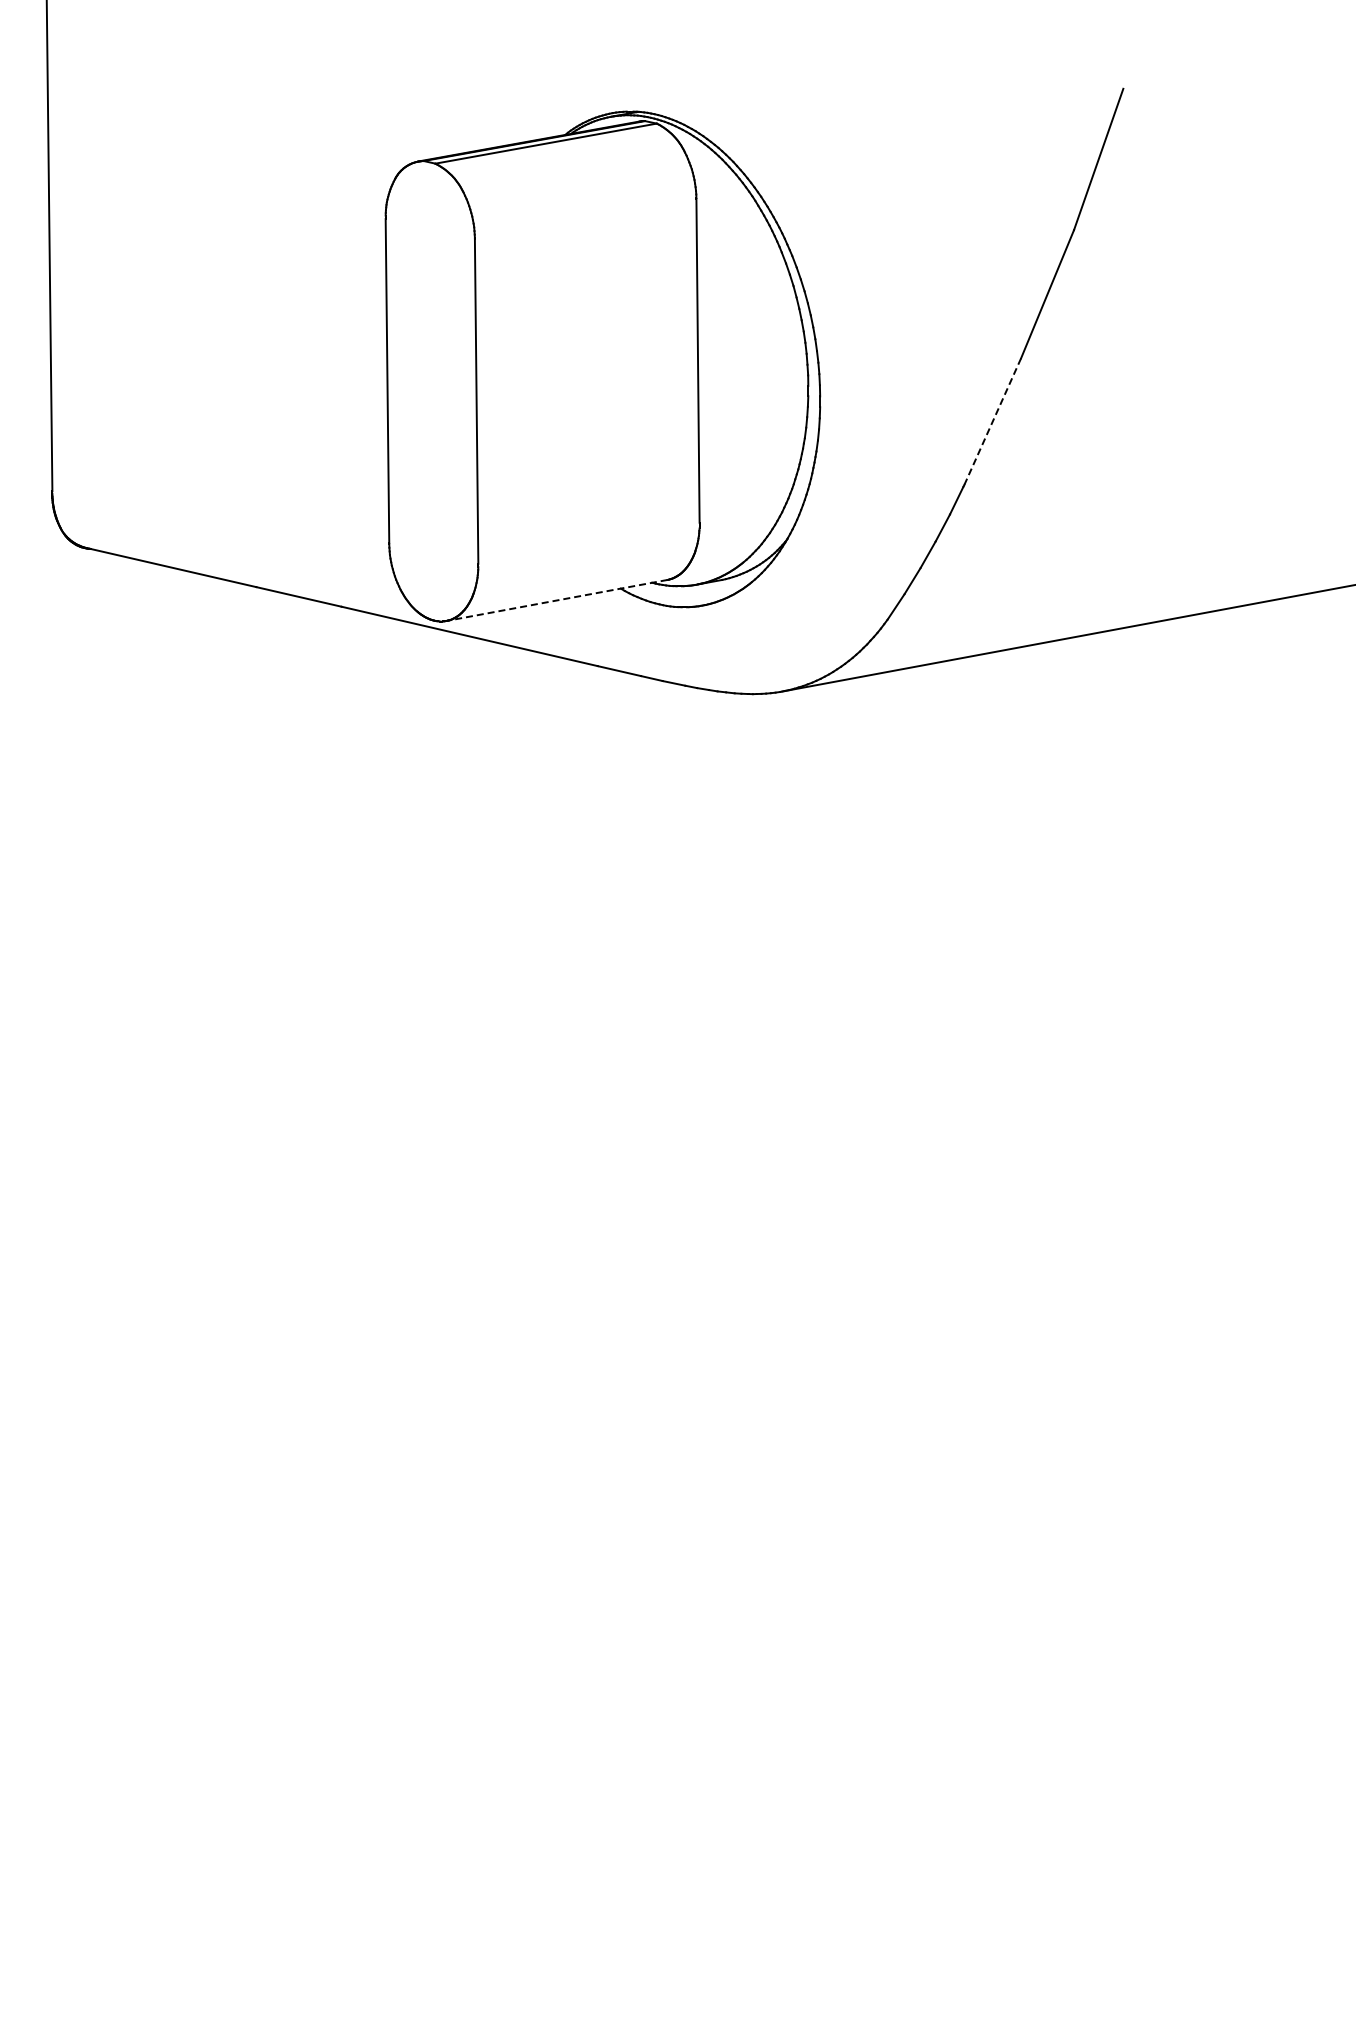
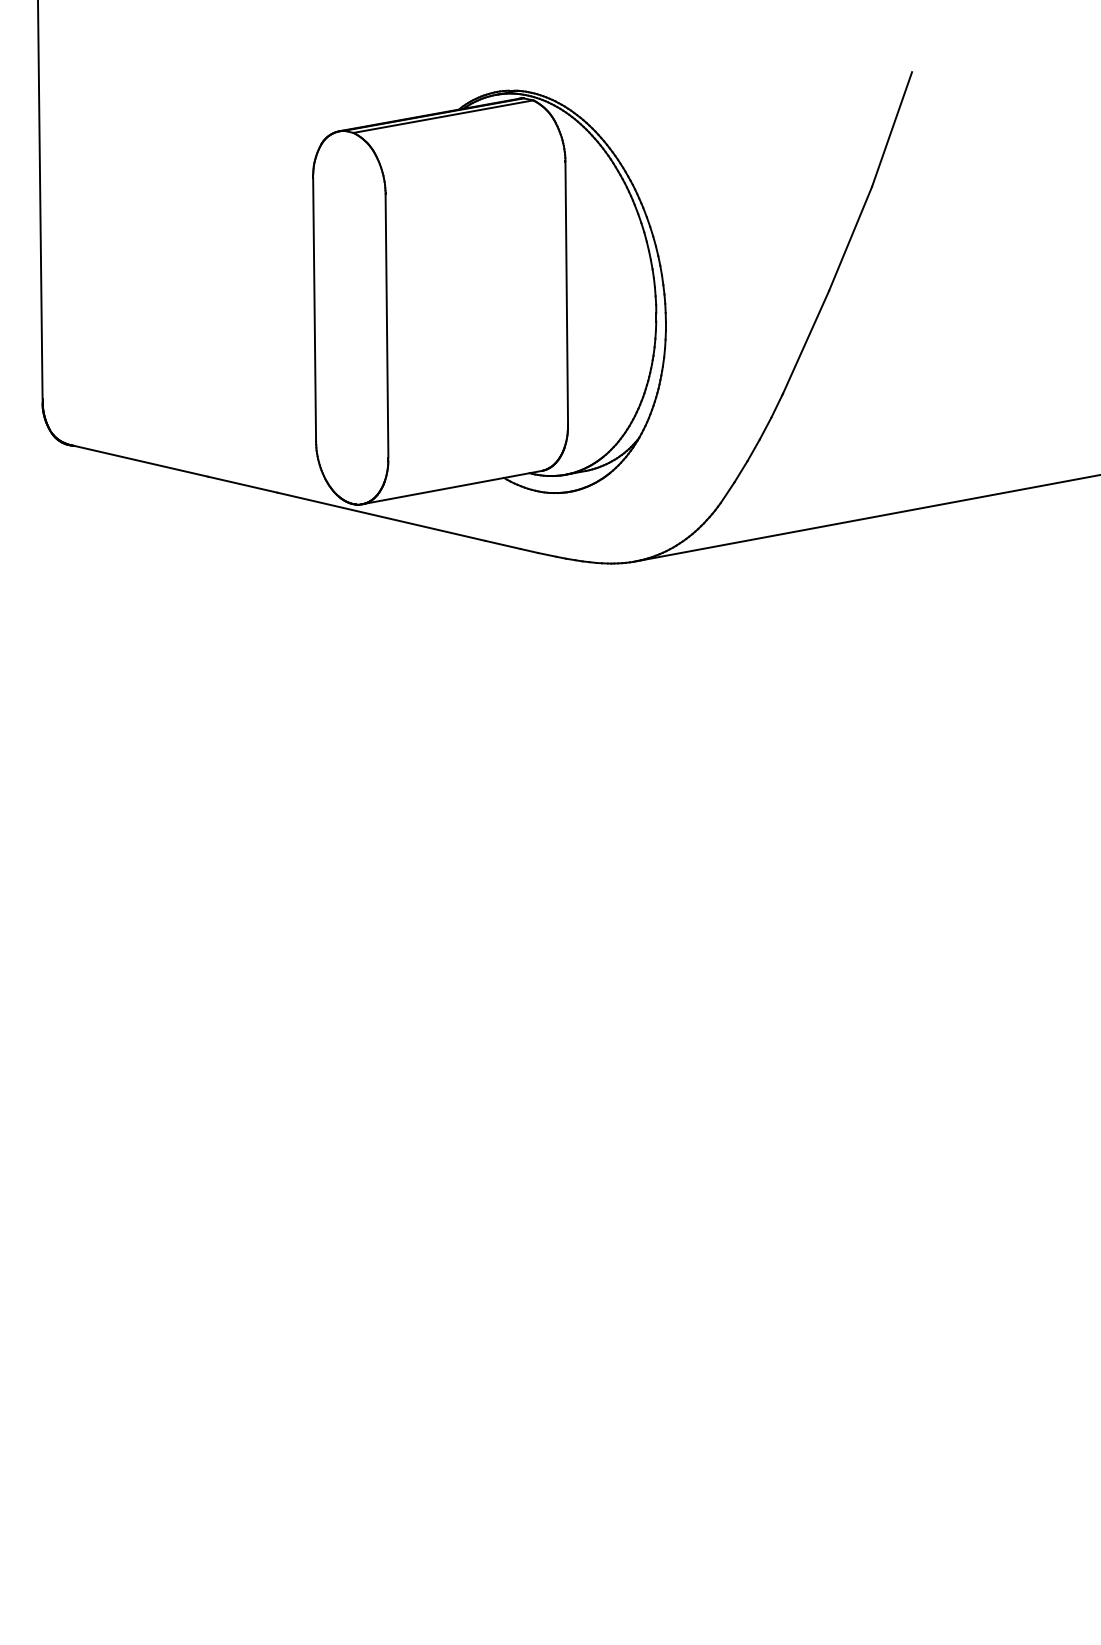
line: (992, 422) -> (805, 343), dashed -> solid
line: (556, 600) -> (451, 487), dashed -> solid

